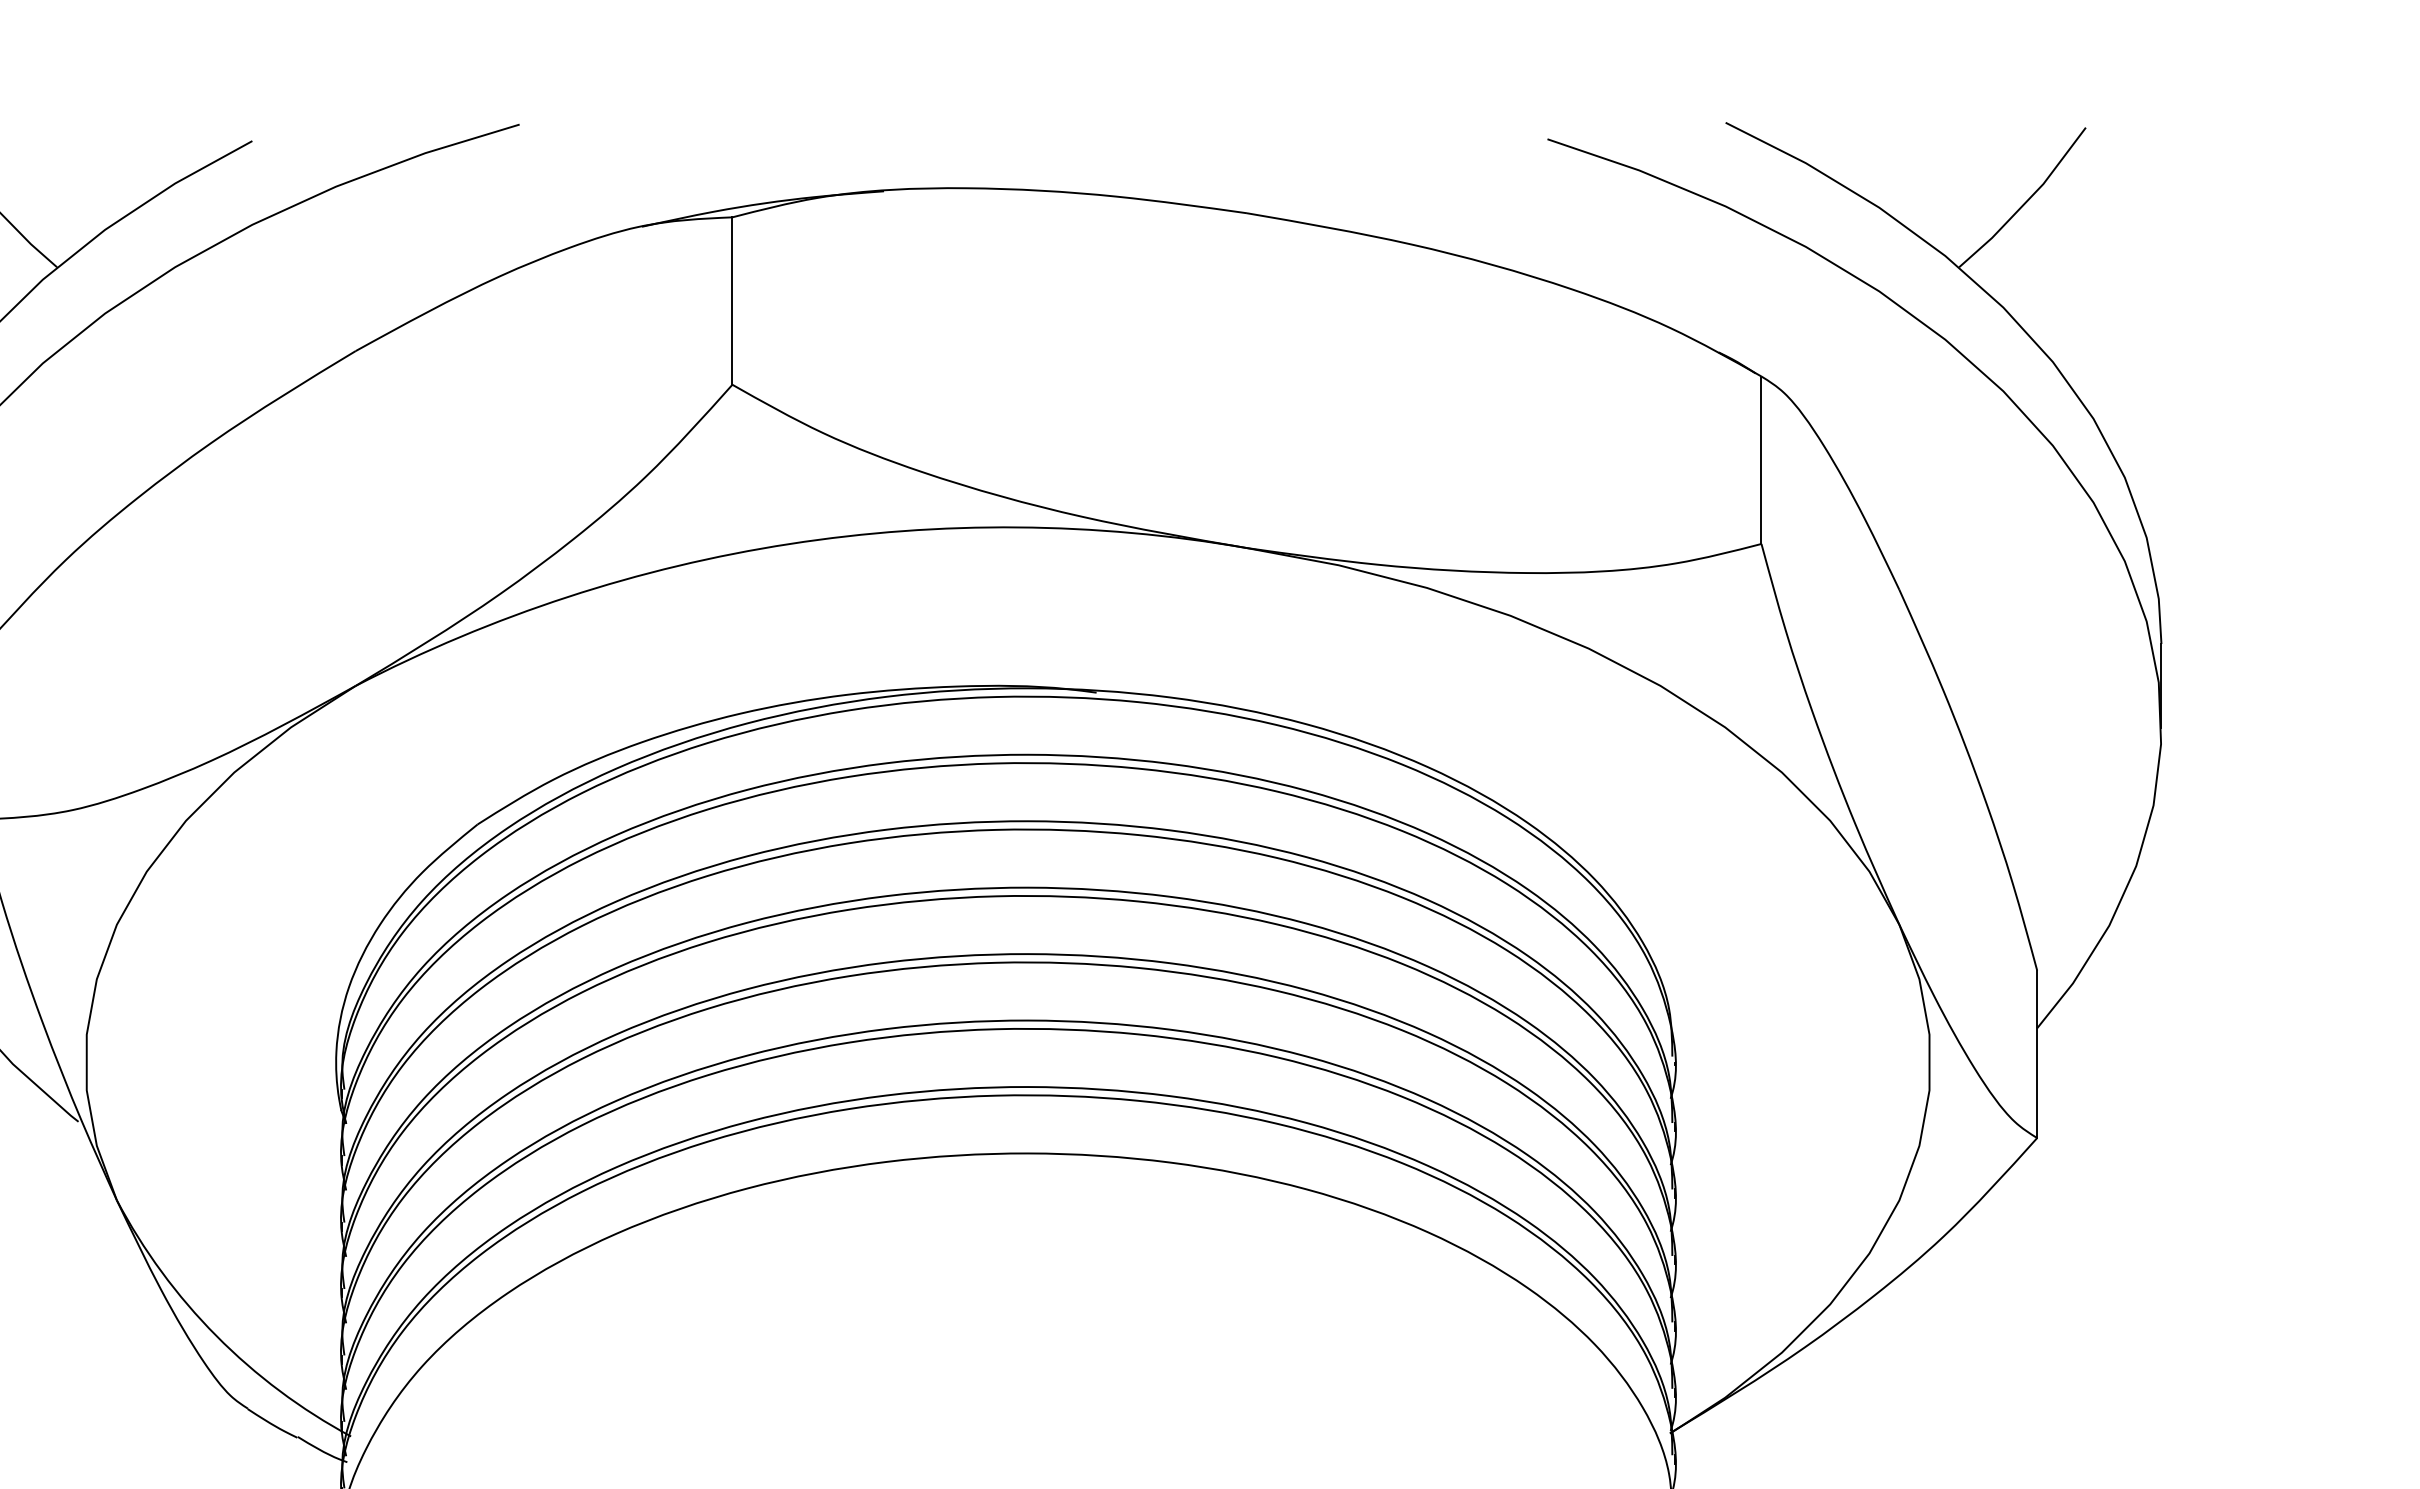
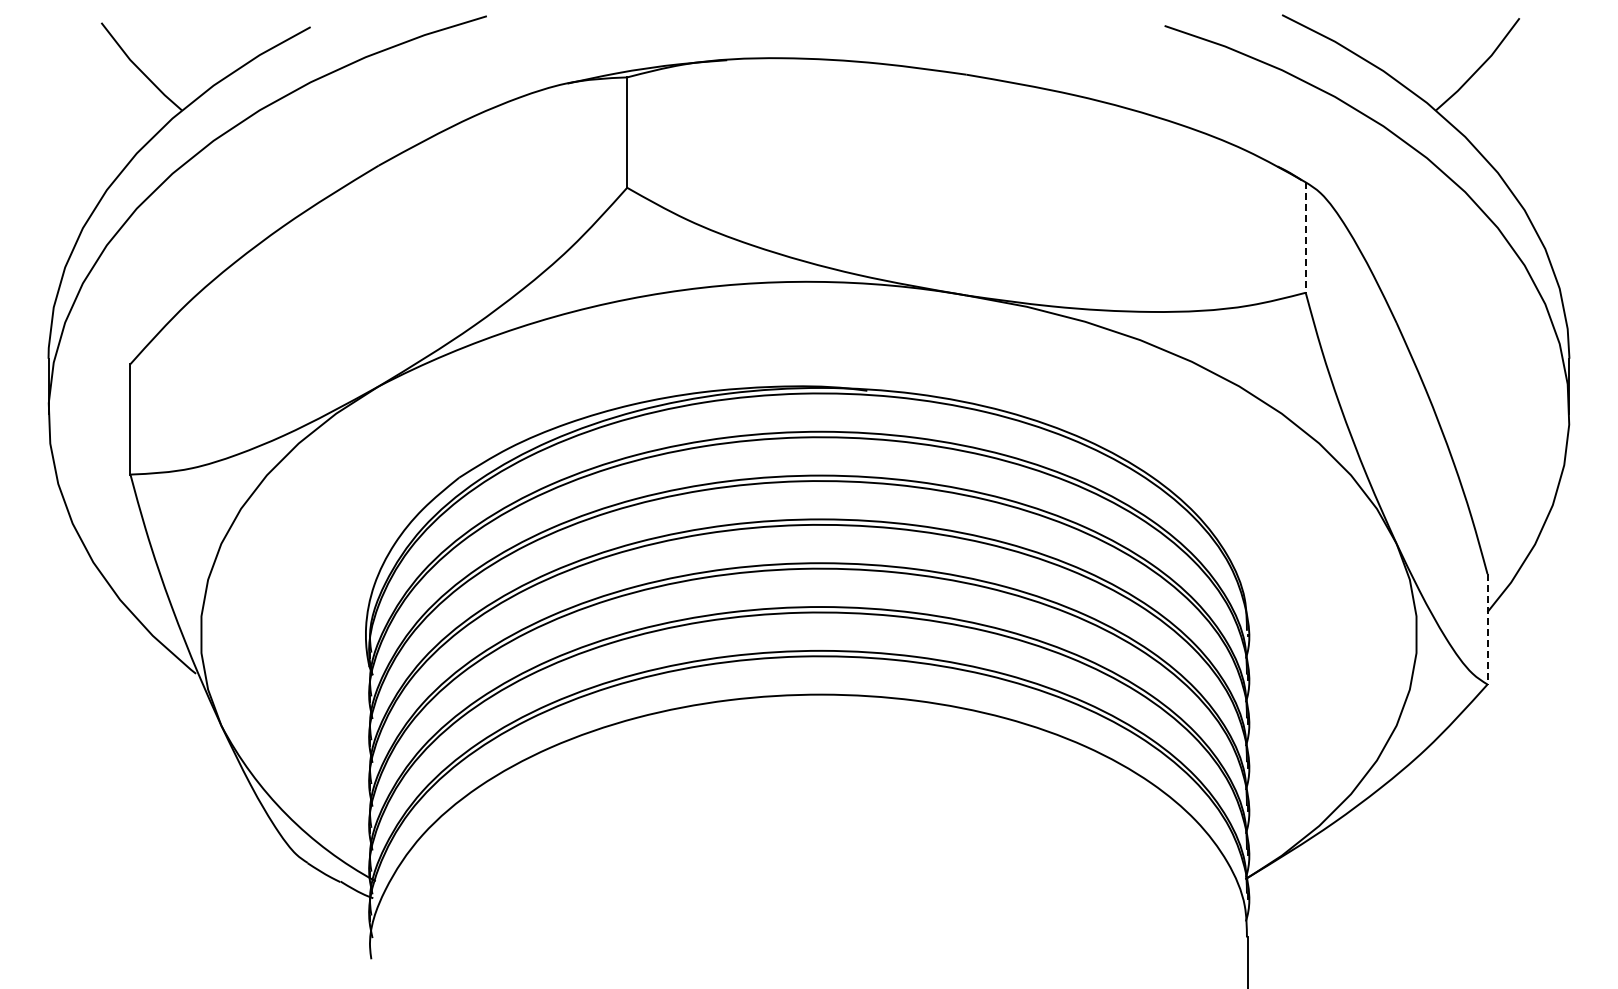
line: (1761, 461) -> (1305, 238), solid -> dashed
line: (2037, 1054) -> (1487, 629), solid -> dashed

